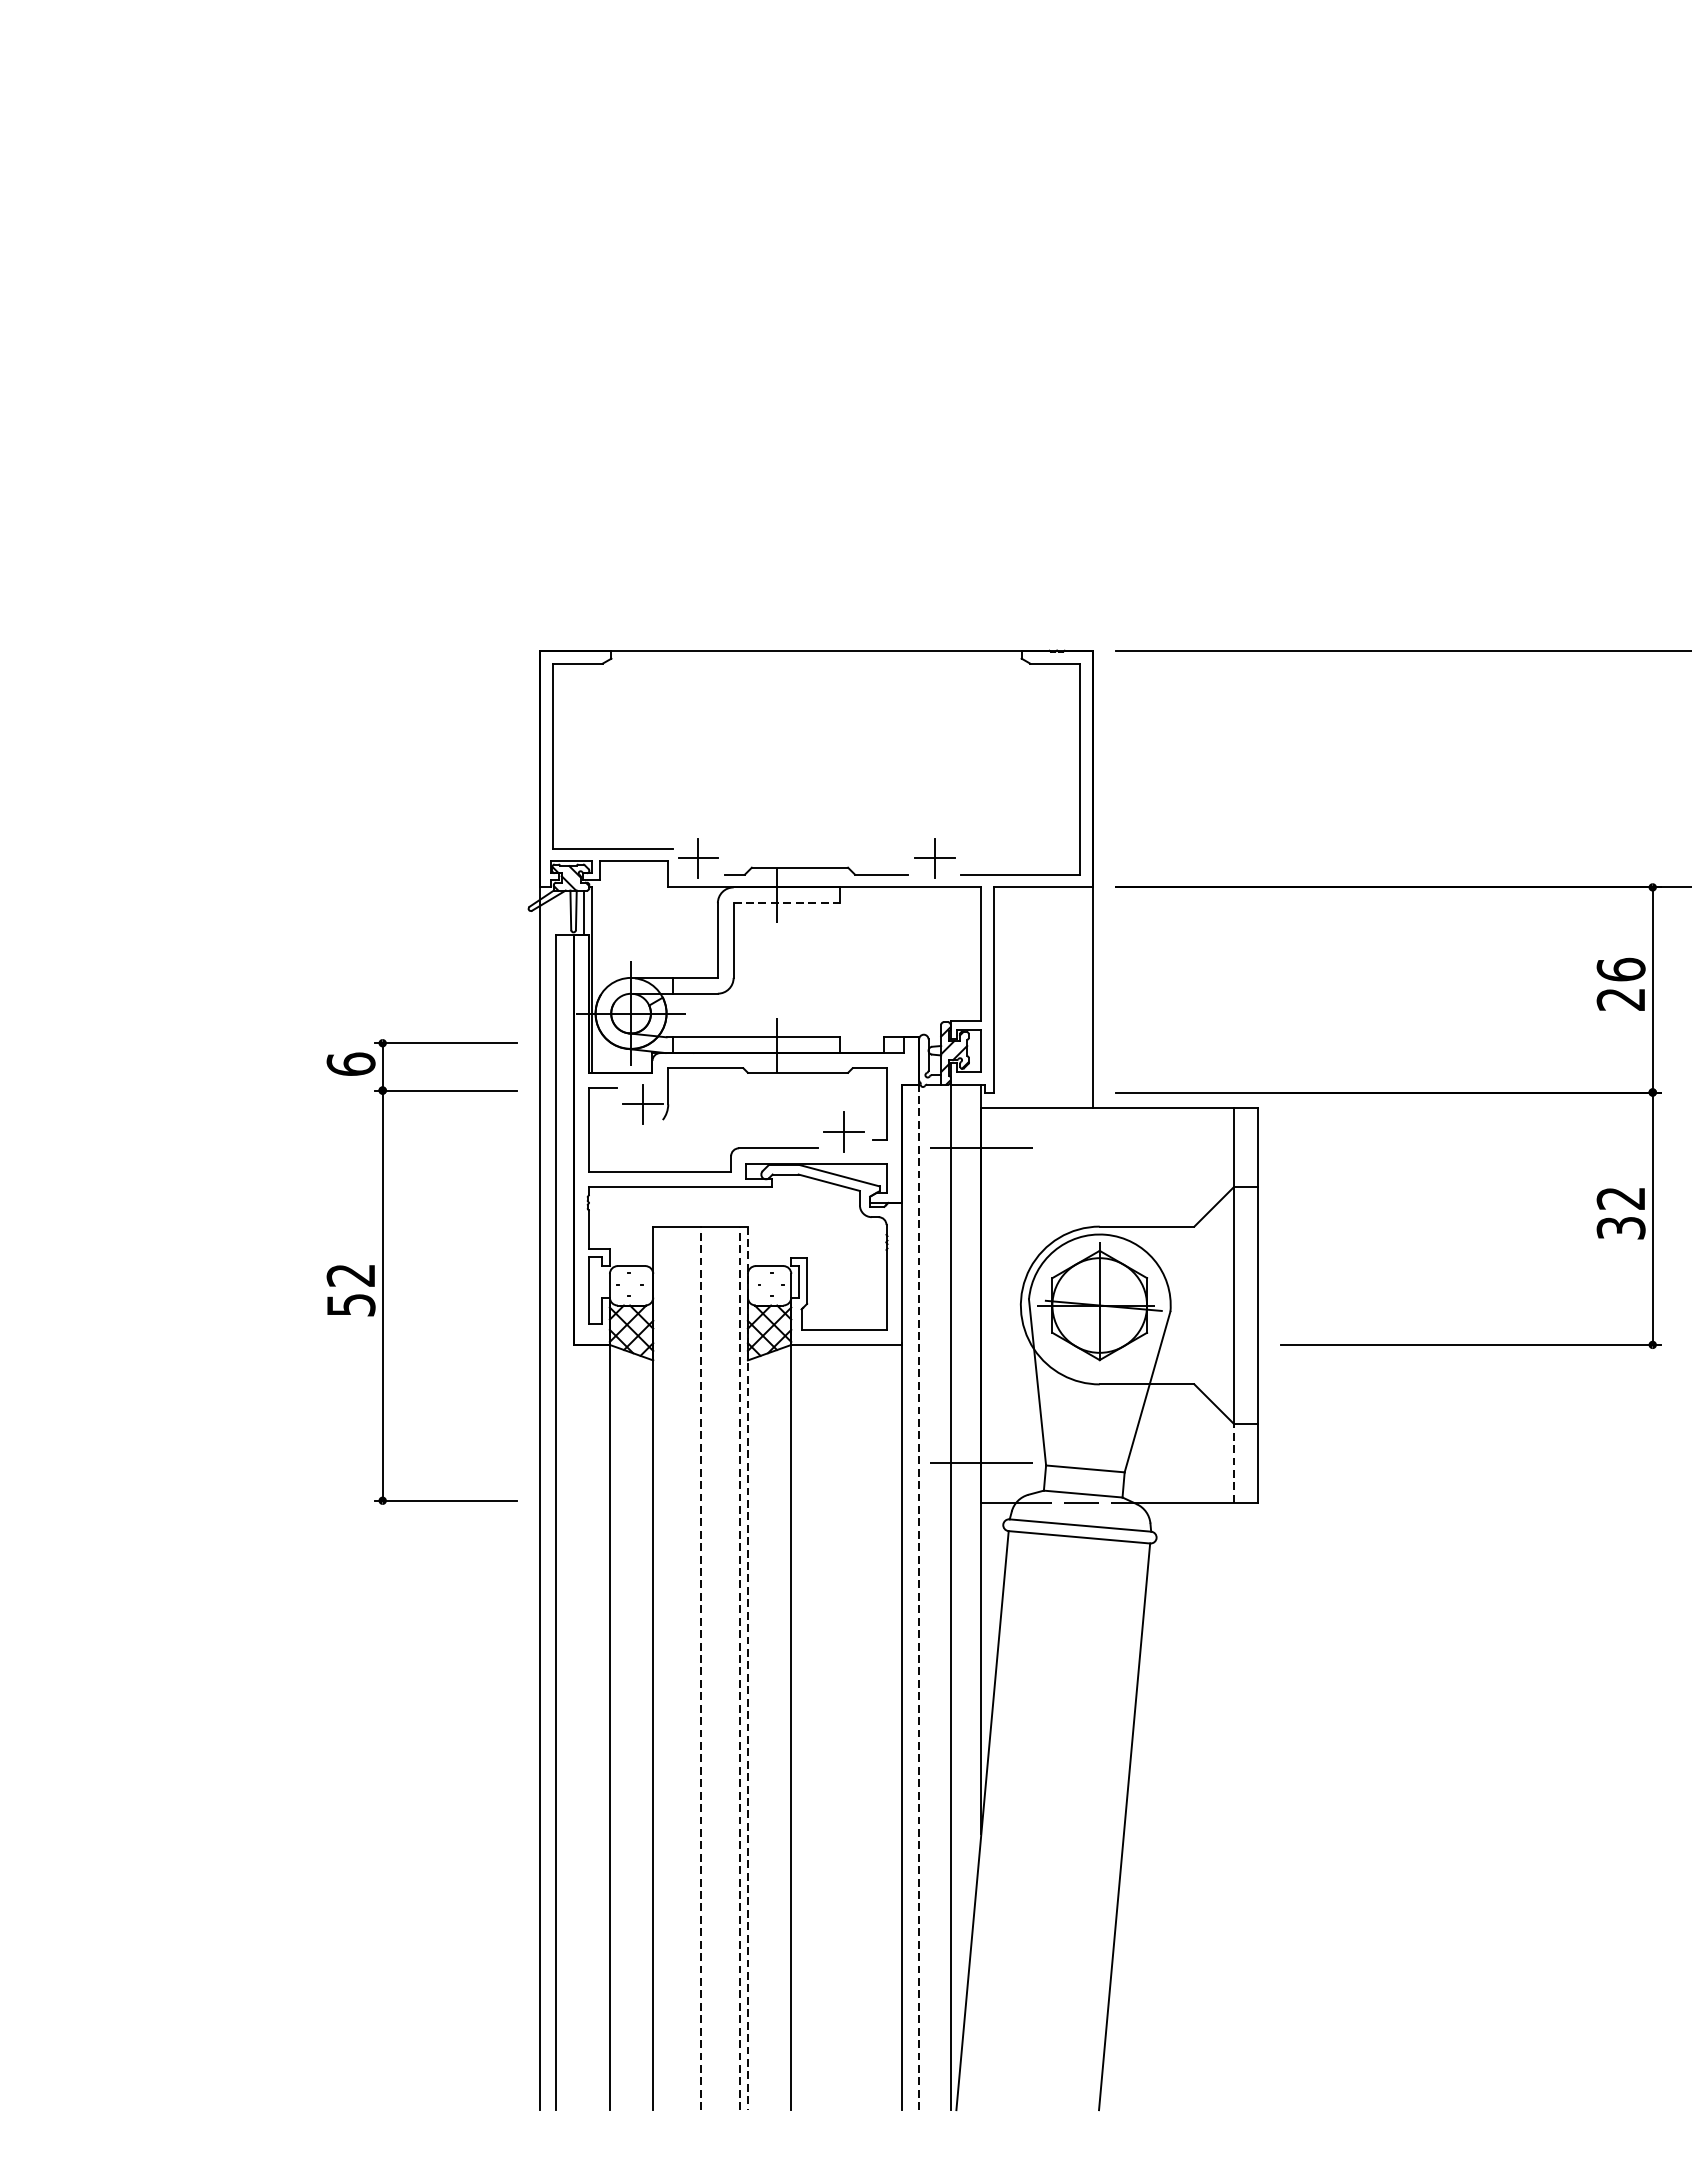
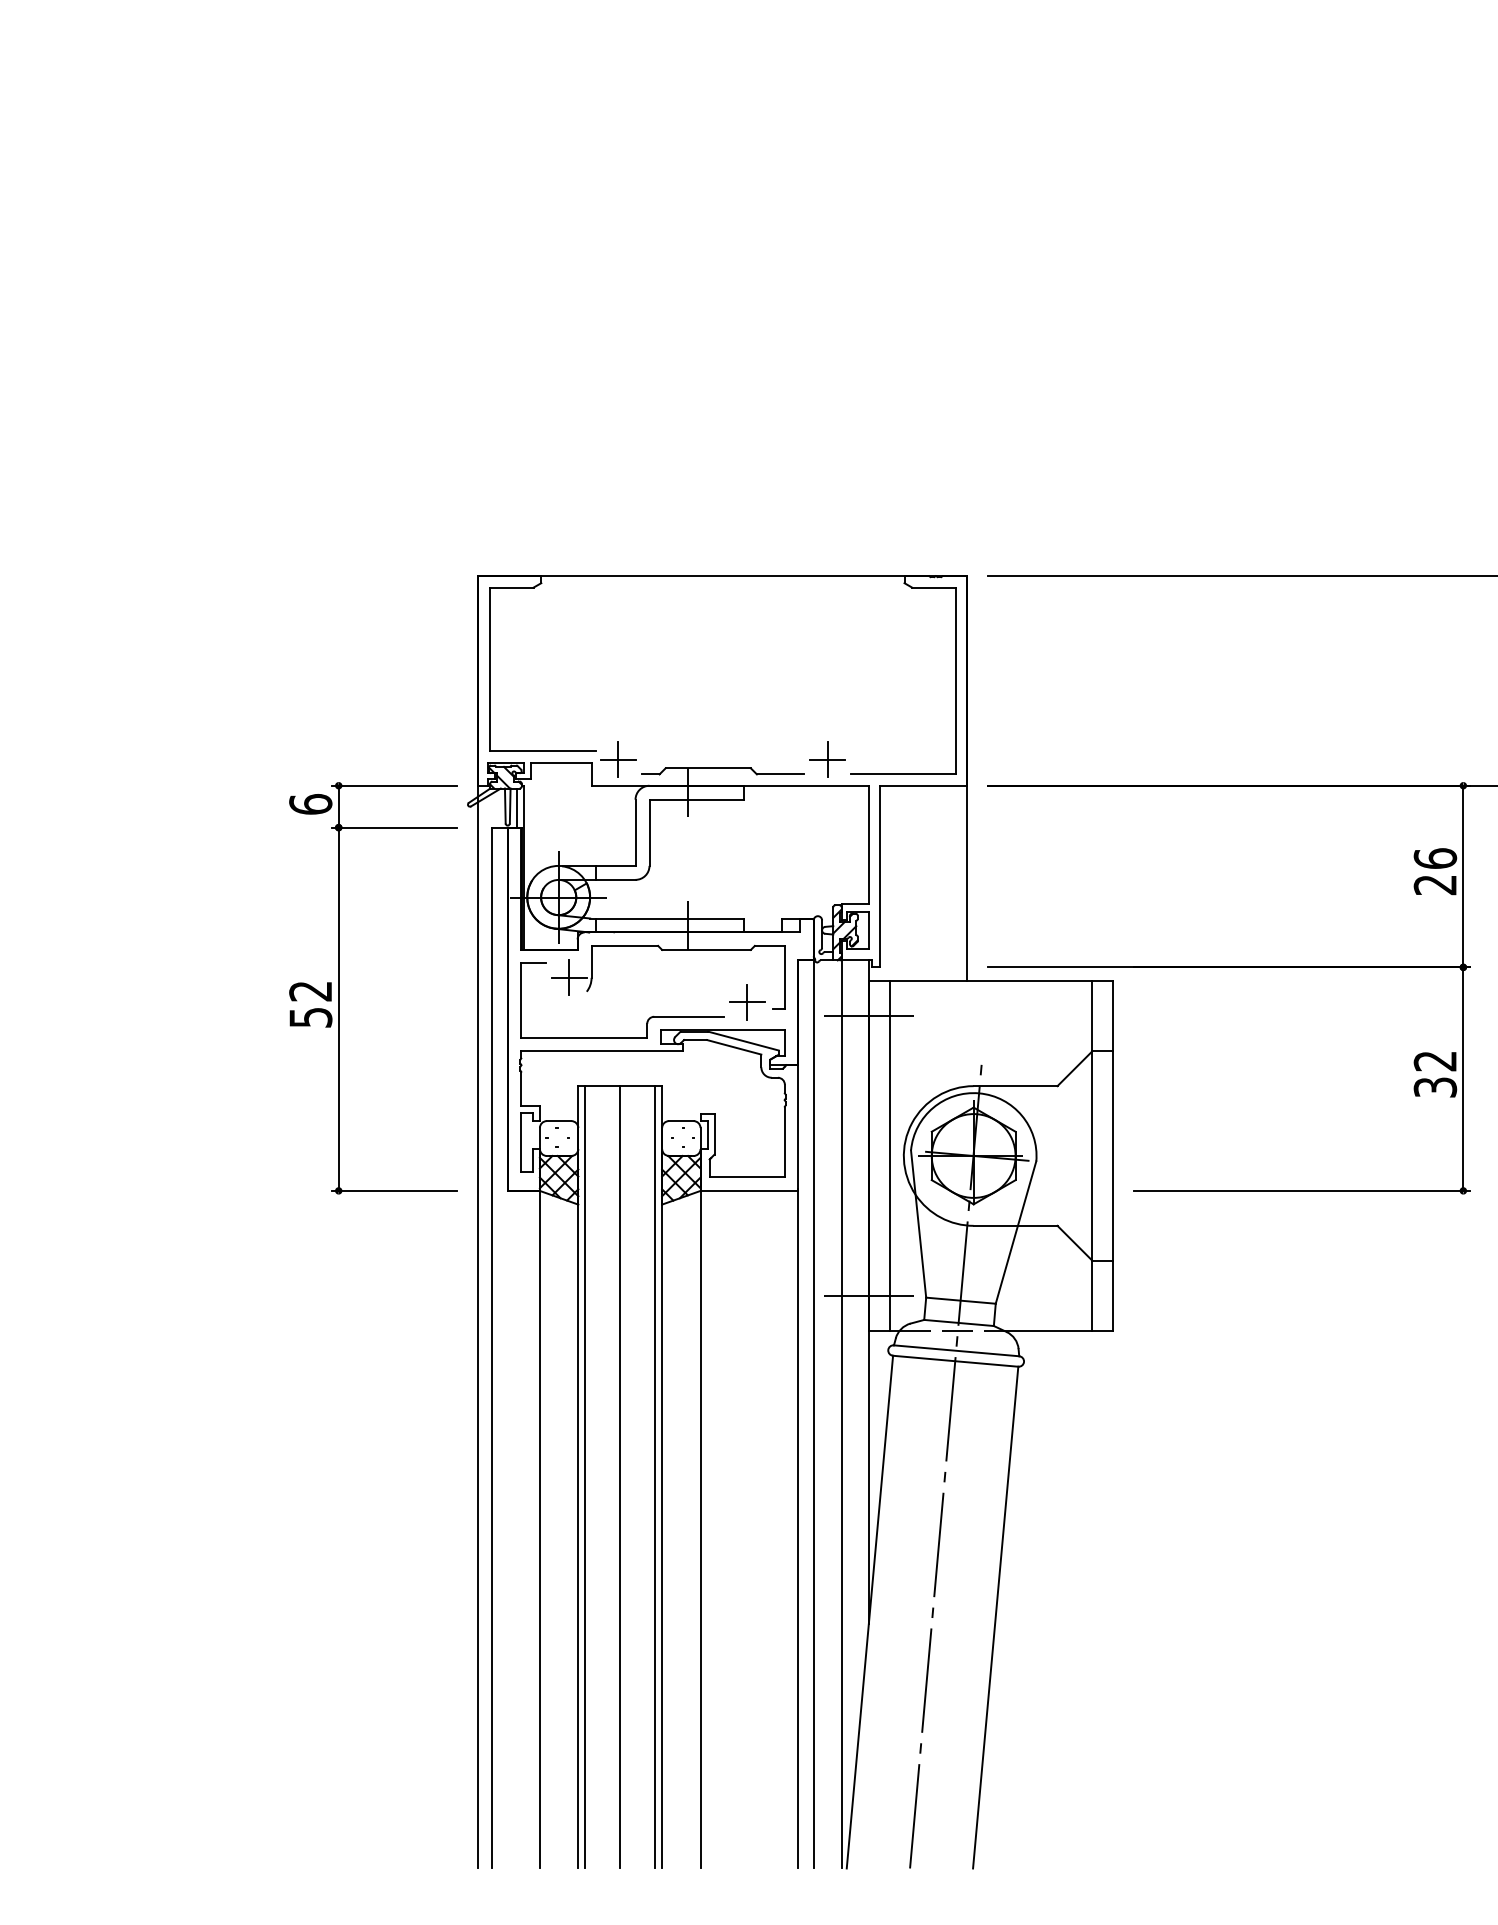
line: (787, 902) -> (697, 799), dashed -> solid
part: (383, 1272) -> (339, 988), moved
line: (1004, 1304) -> (889, 1155), added
line: (1233, 1463) -> (1092, 1295), dashed -> solid
line: (918, 1573) -> (813, 1393), dashed -> solid
line: (1069, 1652) -> (946, 1463), added
line: (700, 1667) -> (620, 1476), dashed -> solid
line: (740, 1667) -> (655, 1476), dashed -> solid
line: (661, 1668) -> (585, 1477), added
line: (748, 1668) -> (662, 1477), dashed -> solid

